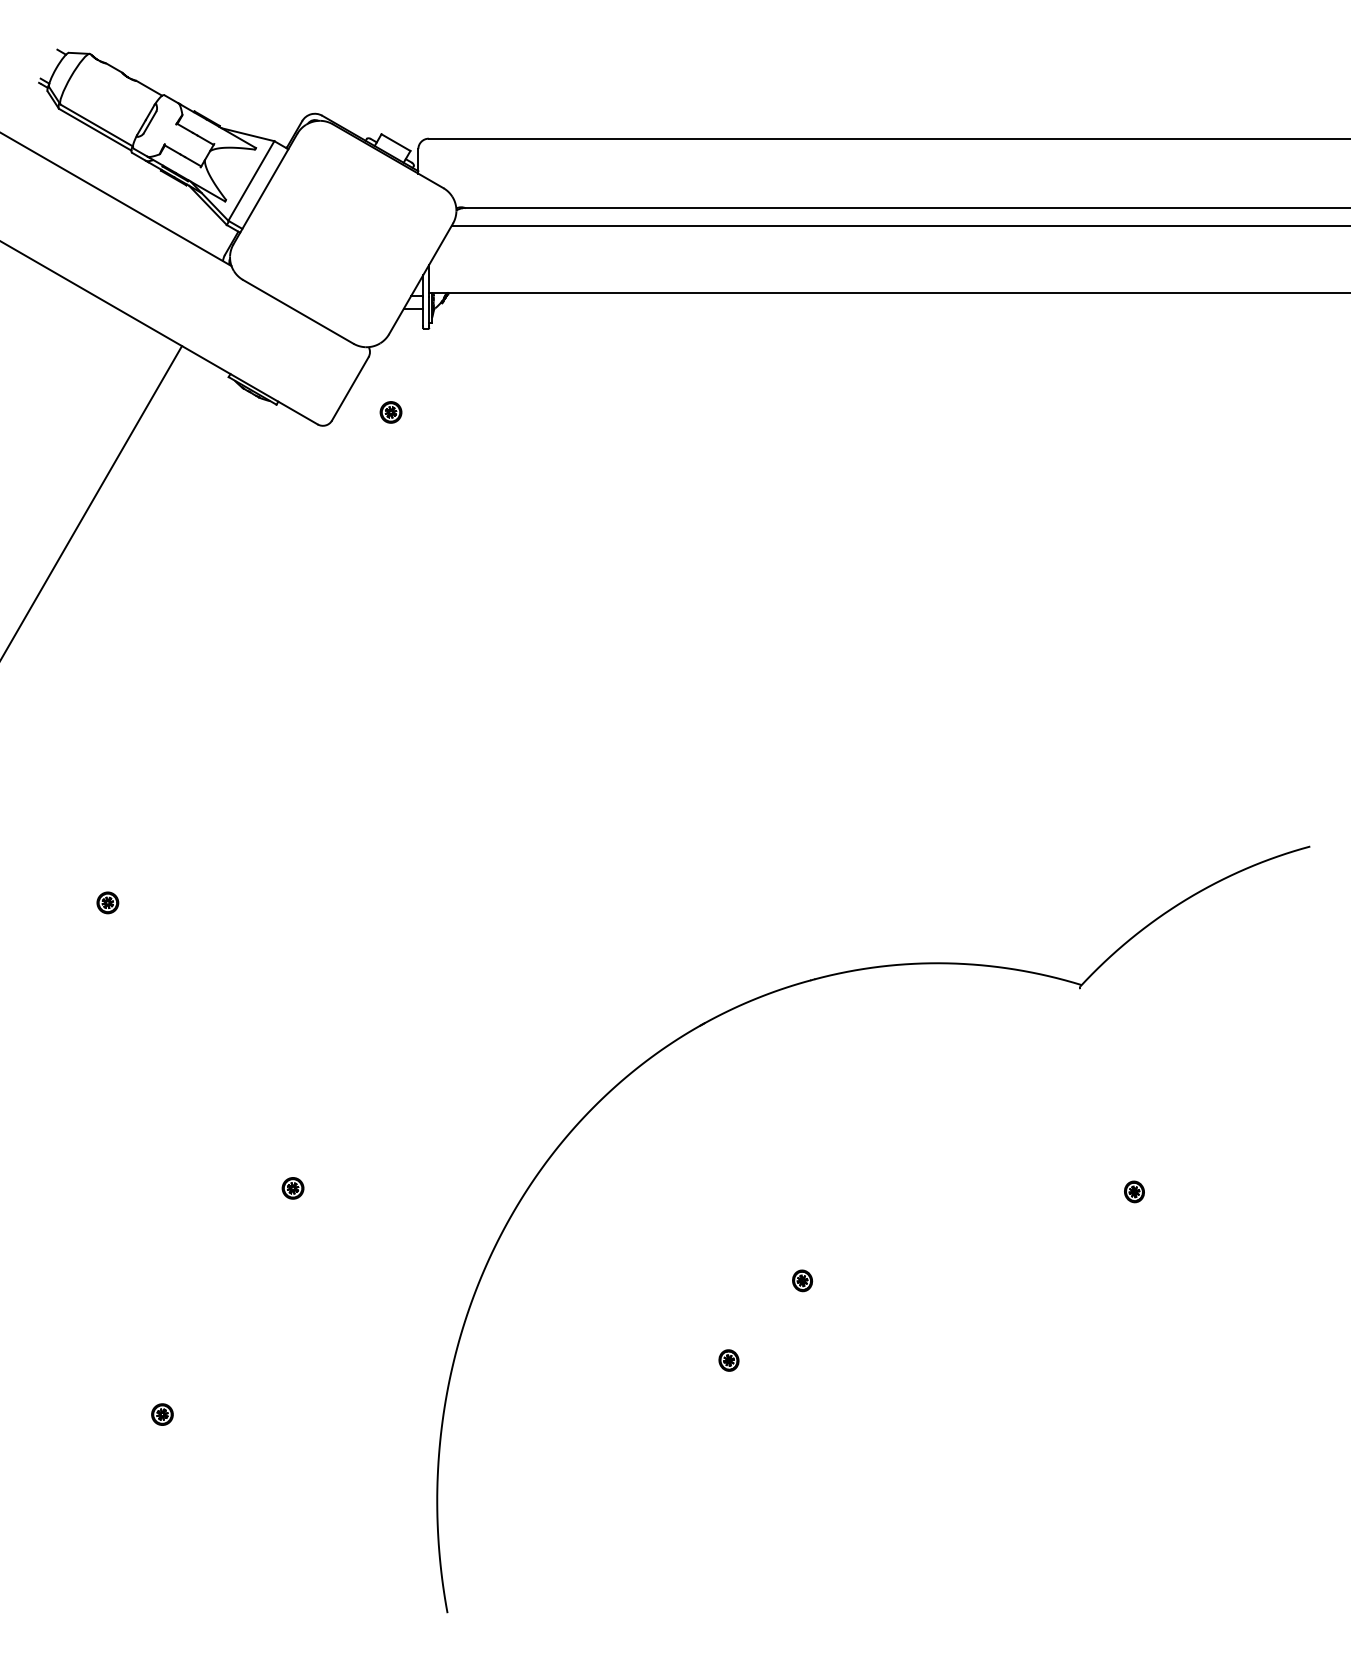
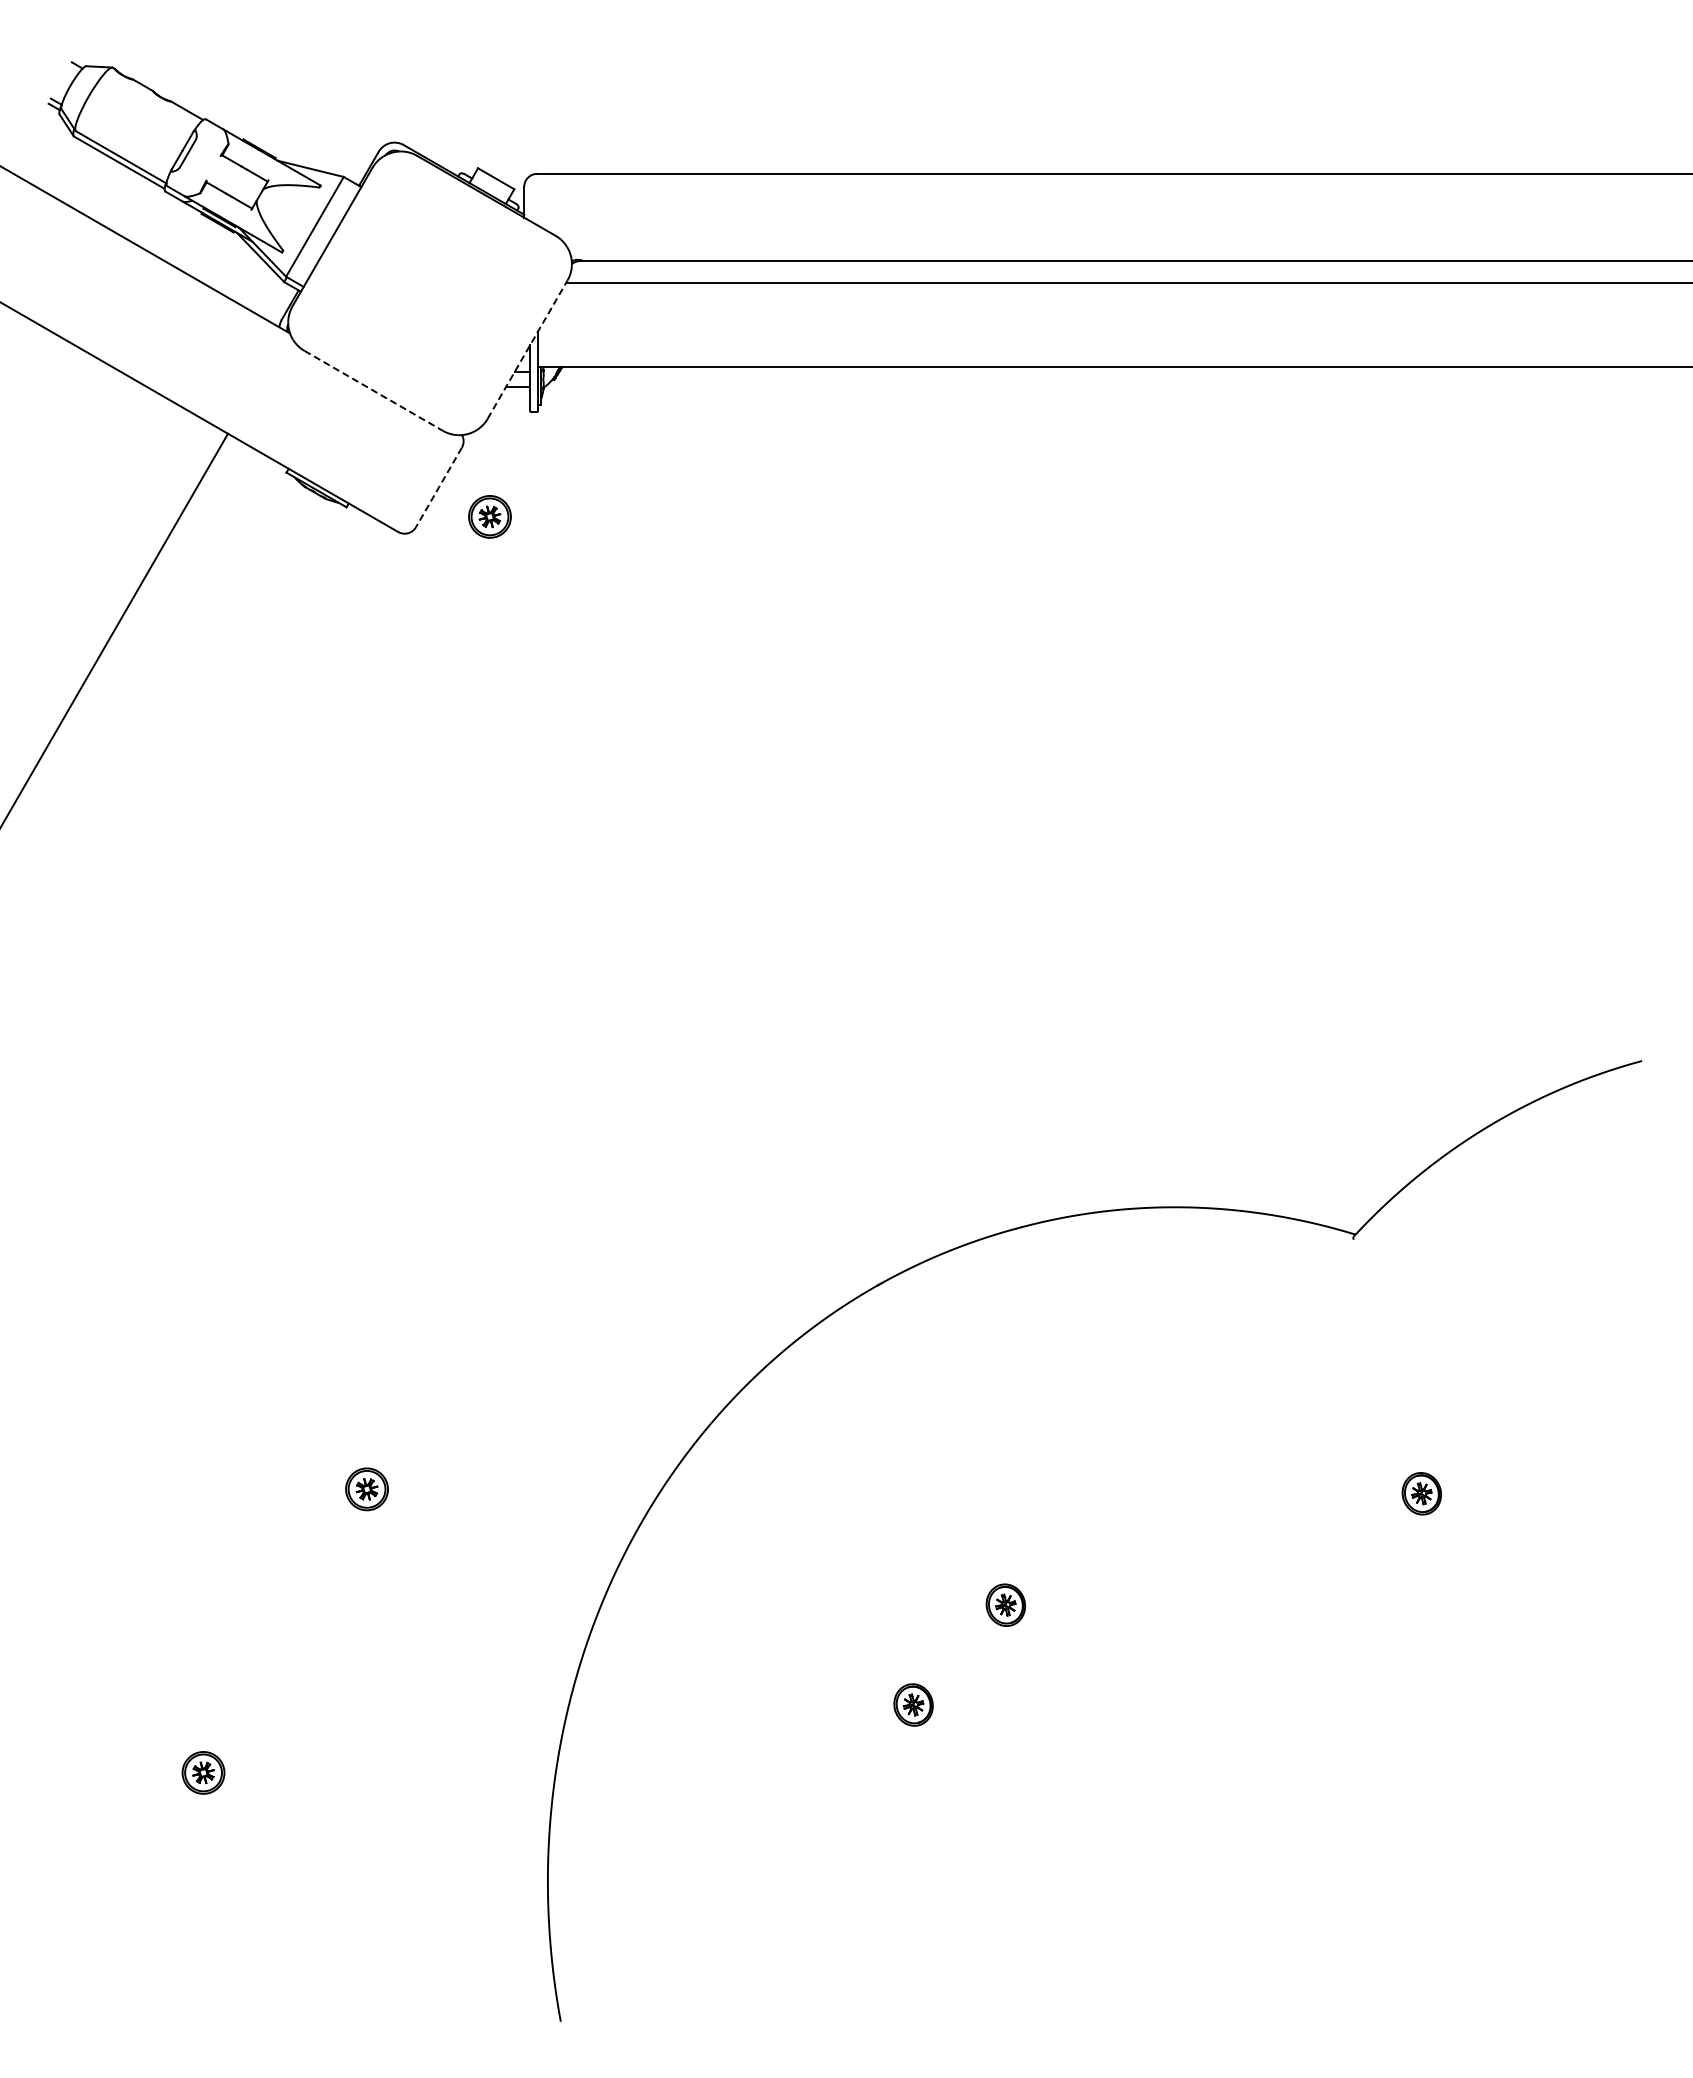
line: (420, 278) -> (527, 349), solid -> dashed
line: (298, 311) -> (373, 390), solid -> dashed
line: (349, 388) -> (438, 487), solid -> dashed
part: (390, 412) -> (489, 516), size x1.6
part: (108, 902) -> (135, 1131), removed
part: (293, 1188) -> (367, 1489), size x1.6
part: (1134, 1191) -> (1421, 1493), size x1.6
part: (802, 1281) -> (1005, 1605), size x1.6
part: (728, 1360) -> (913, 1705), size x1.6
part: (162, 1414) -> (203, 1772), size x1.6

